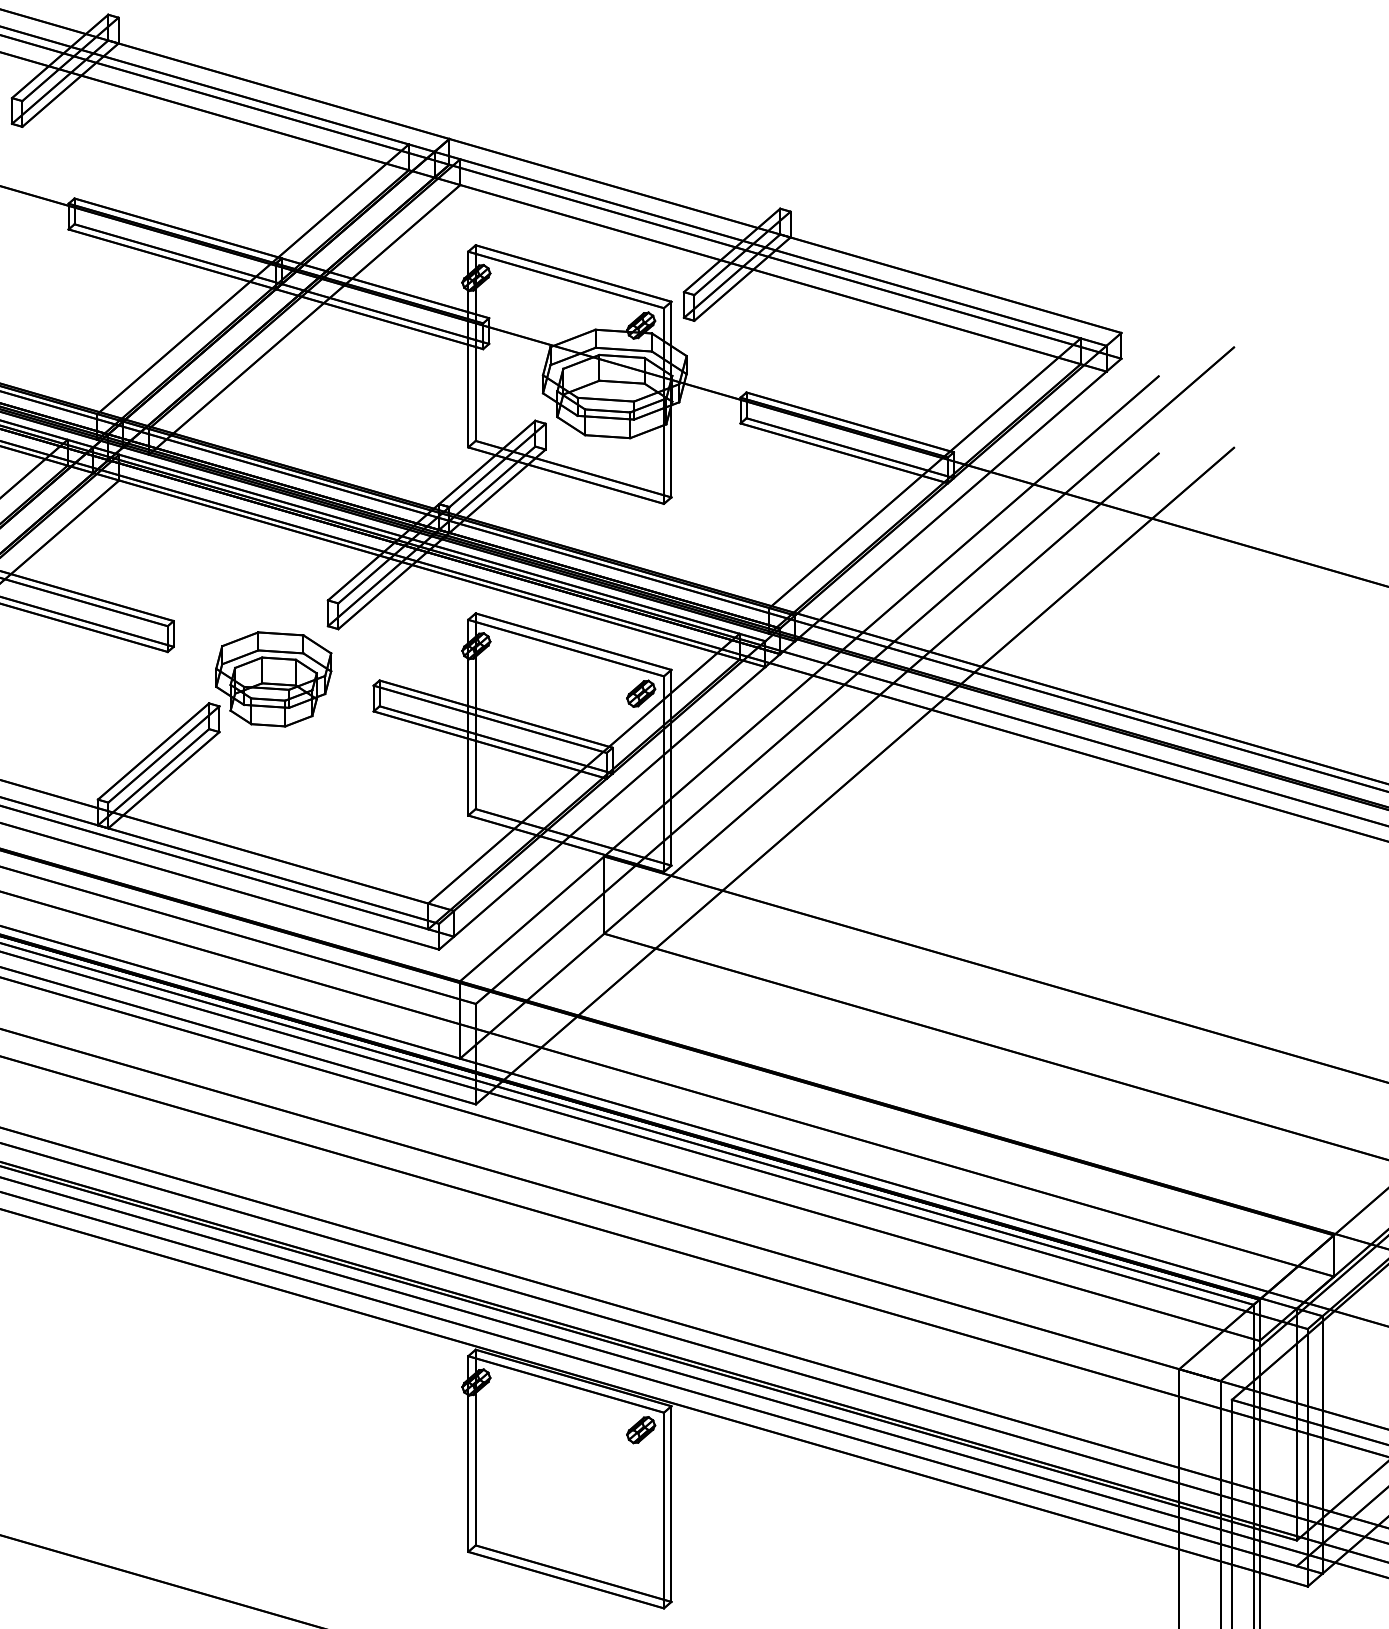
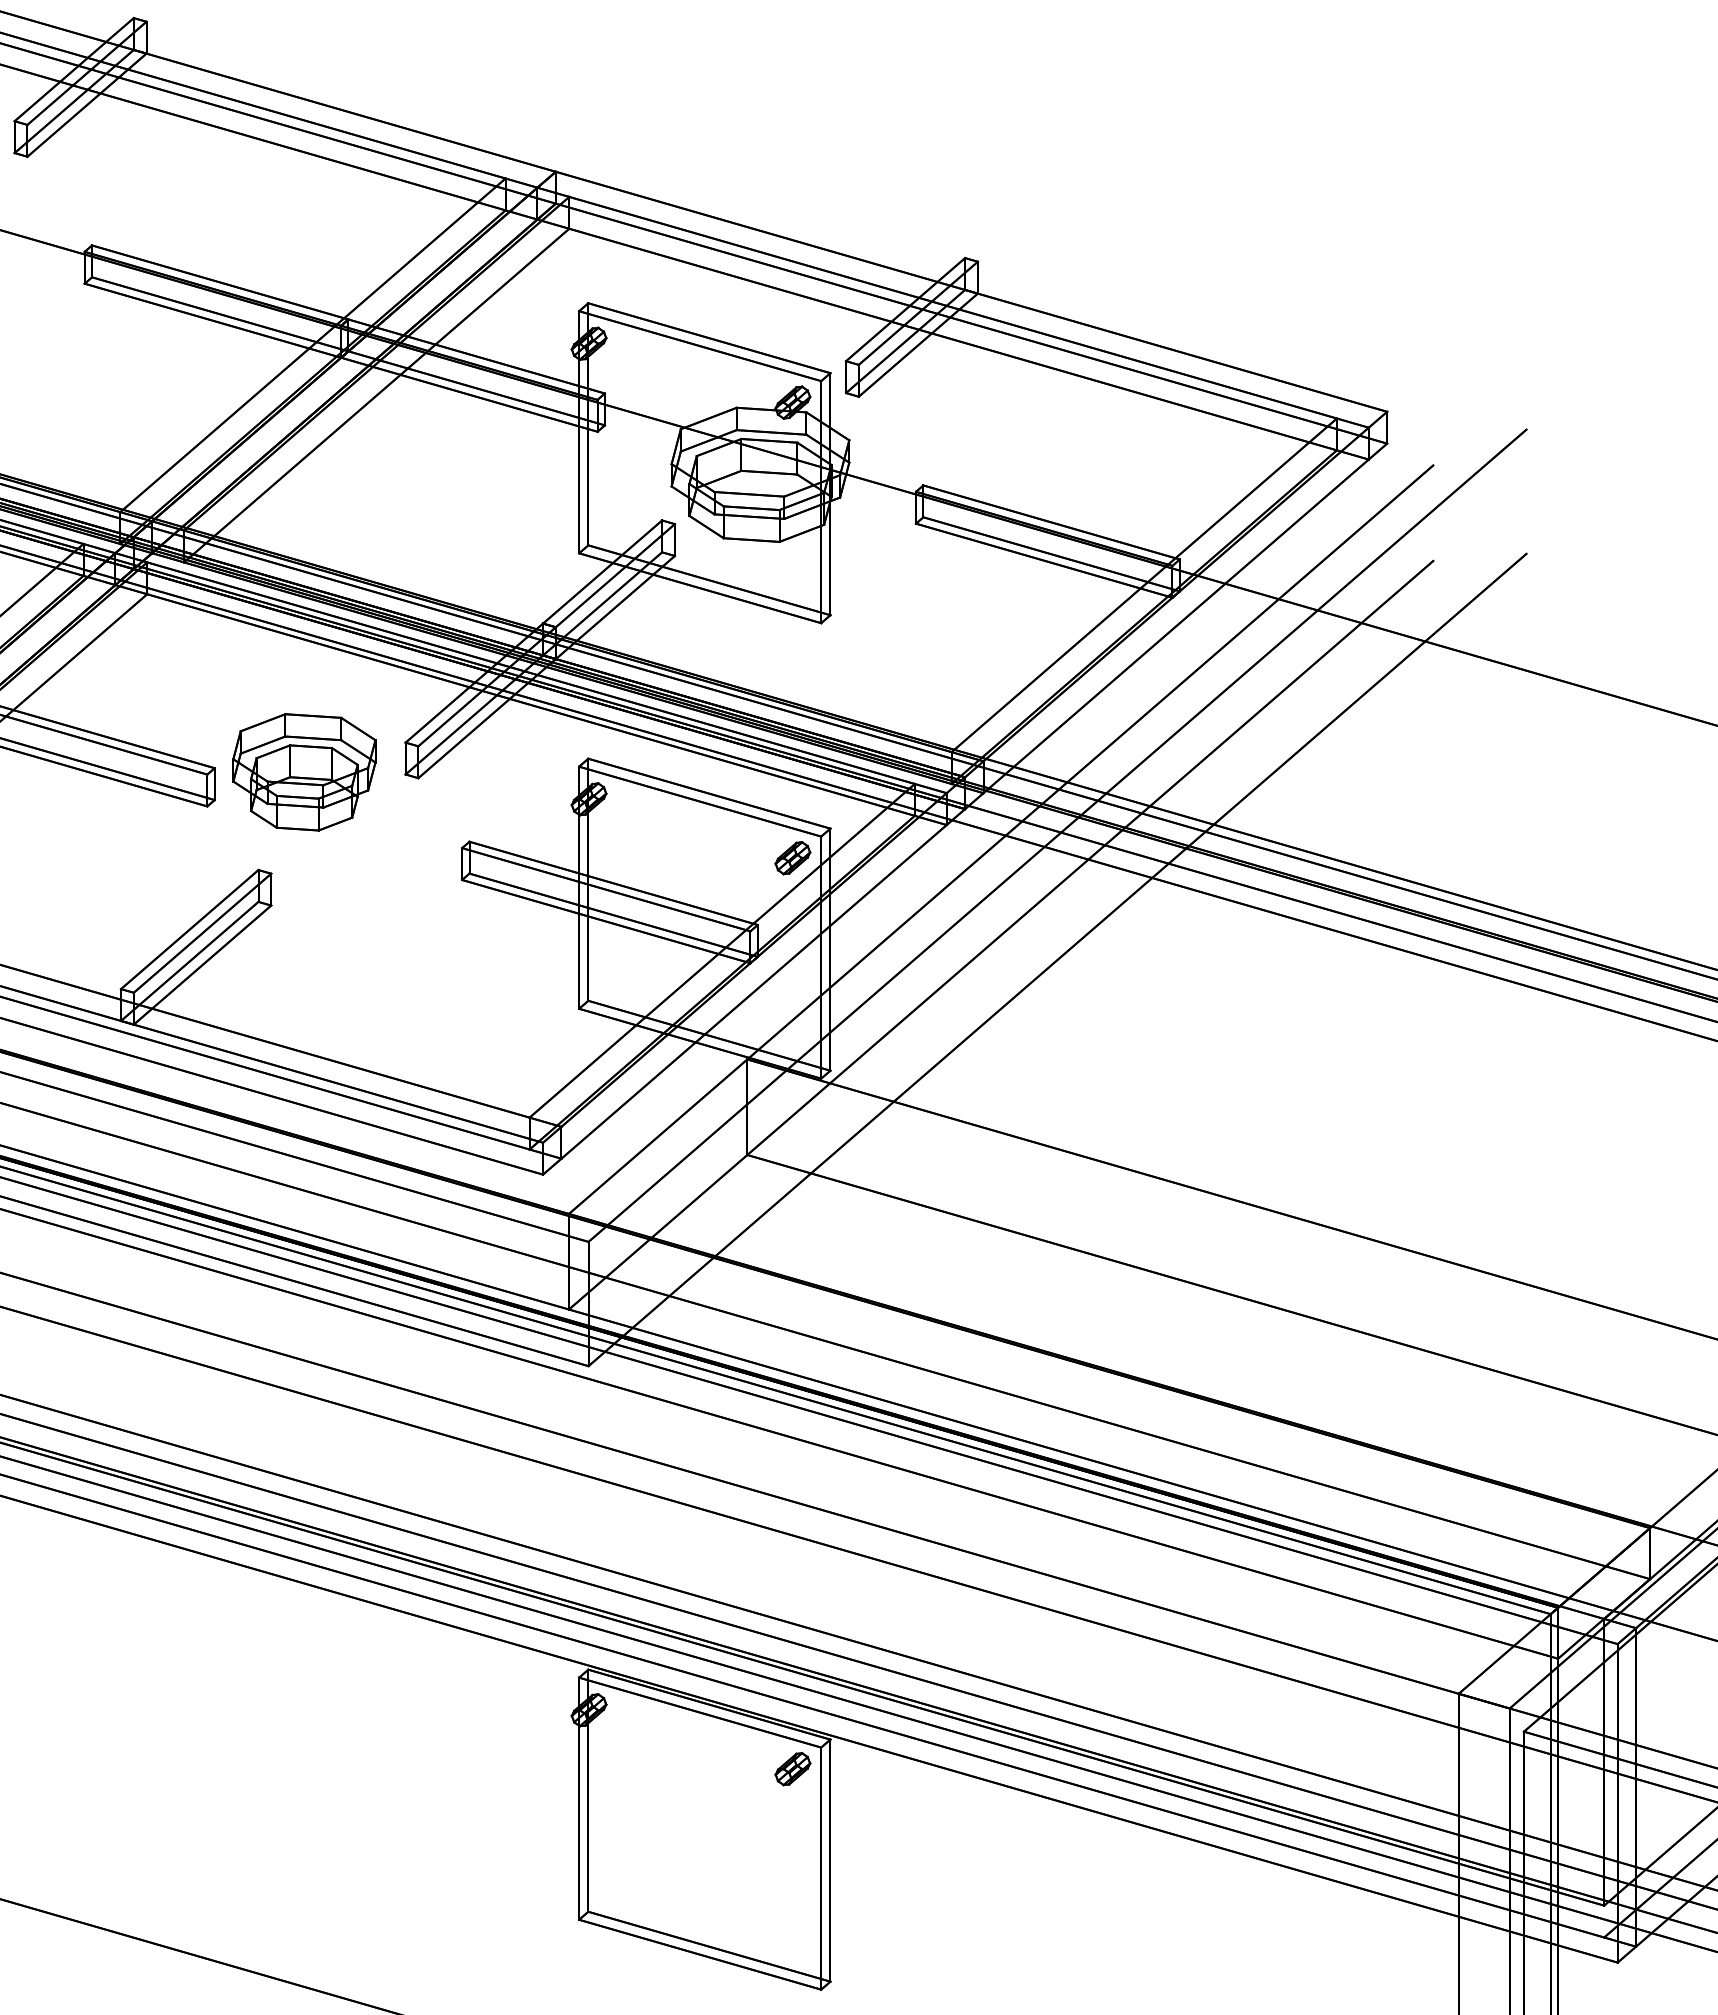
part: (273, 679) -> (304, 772), moved

